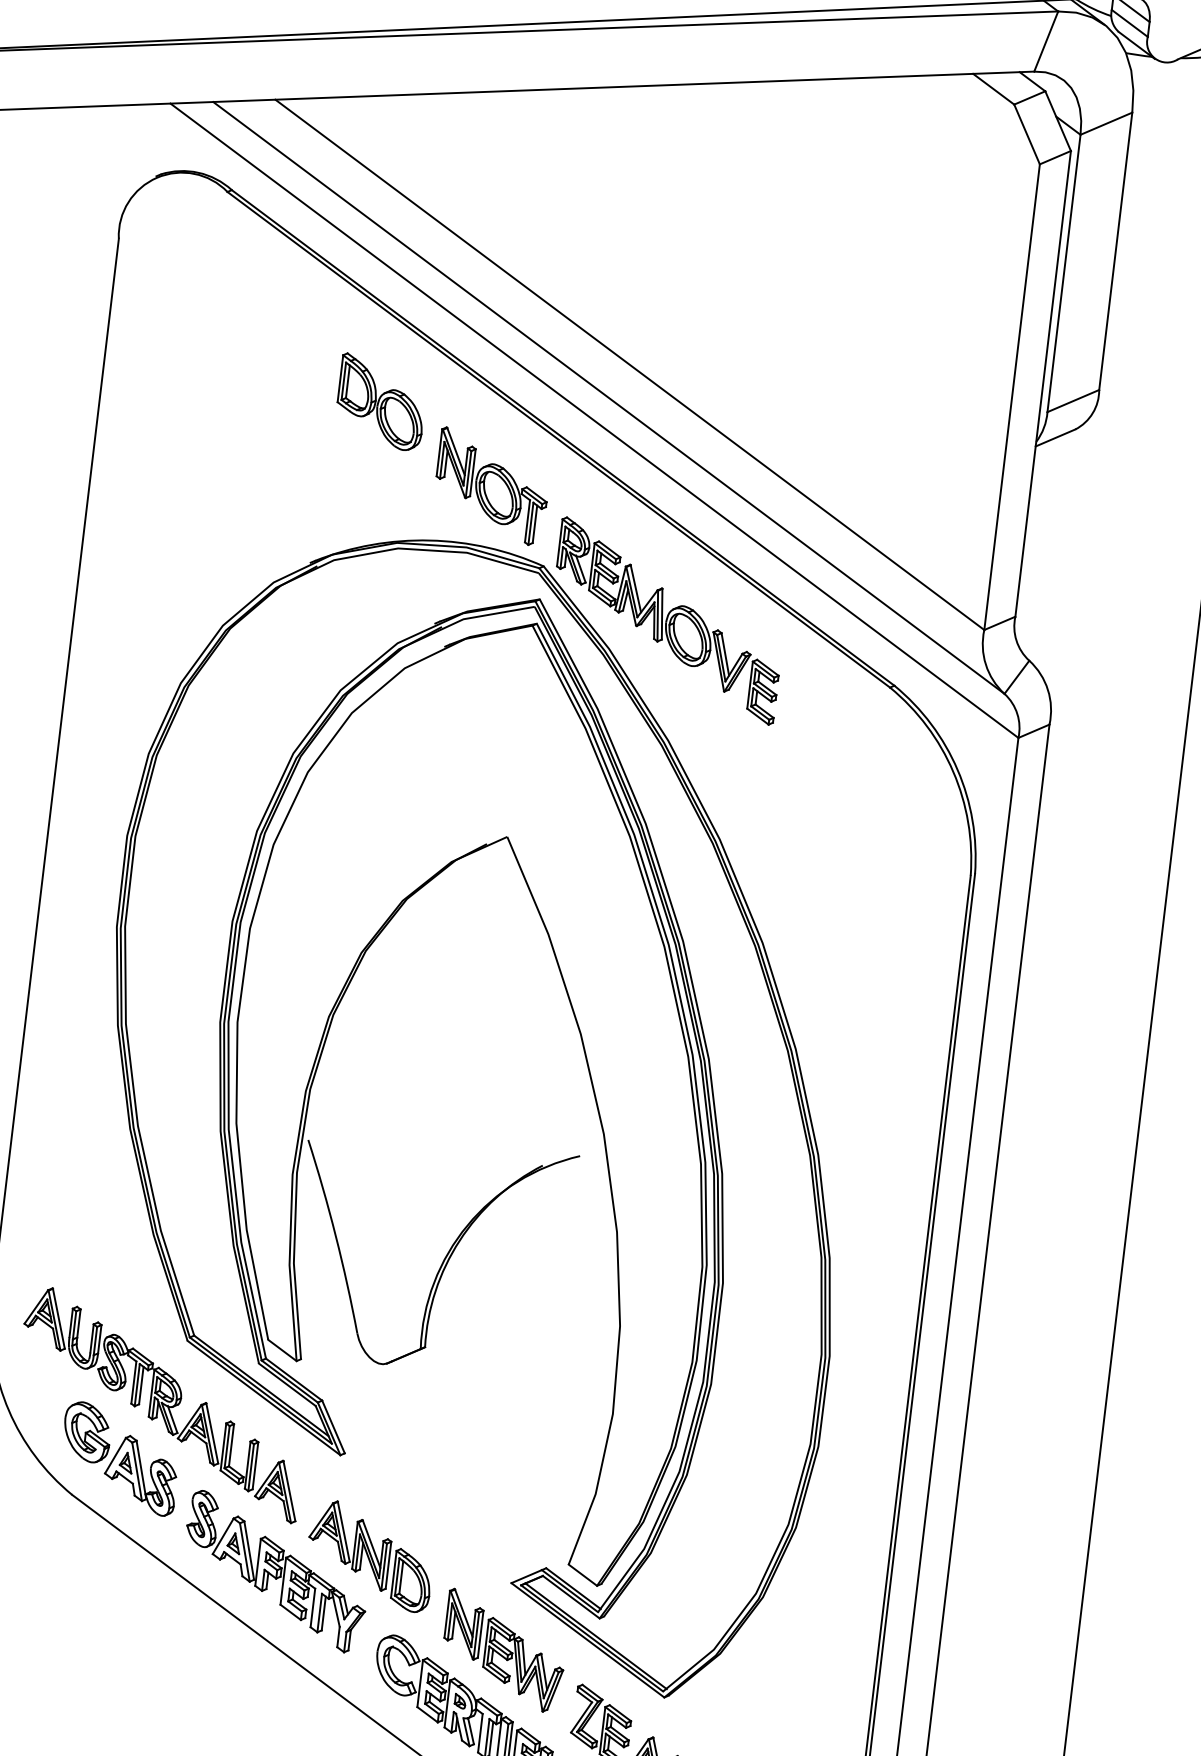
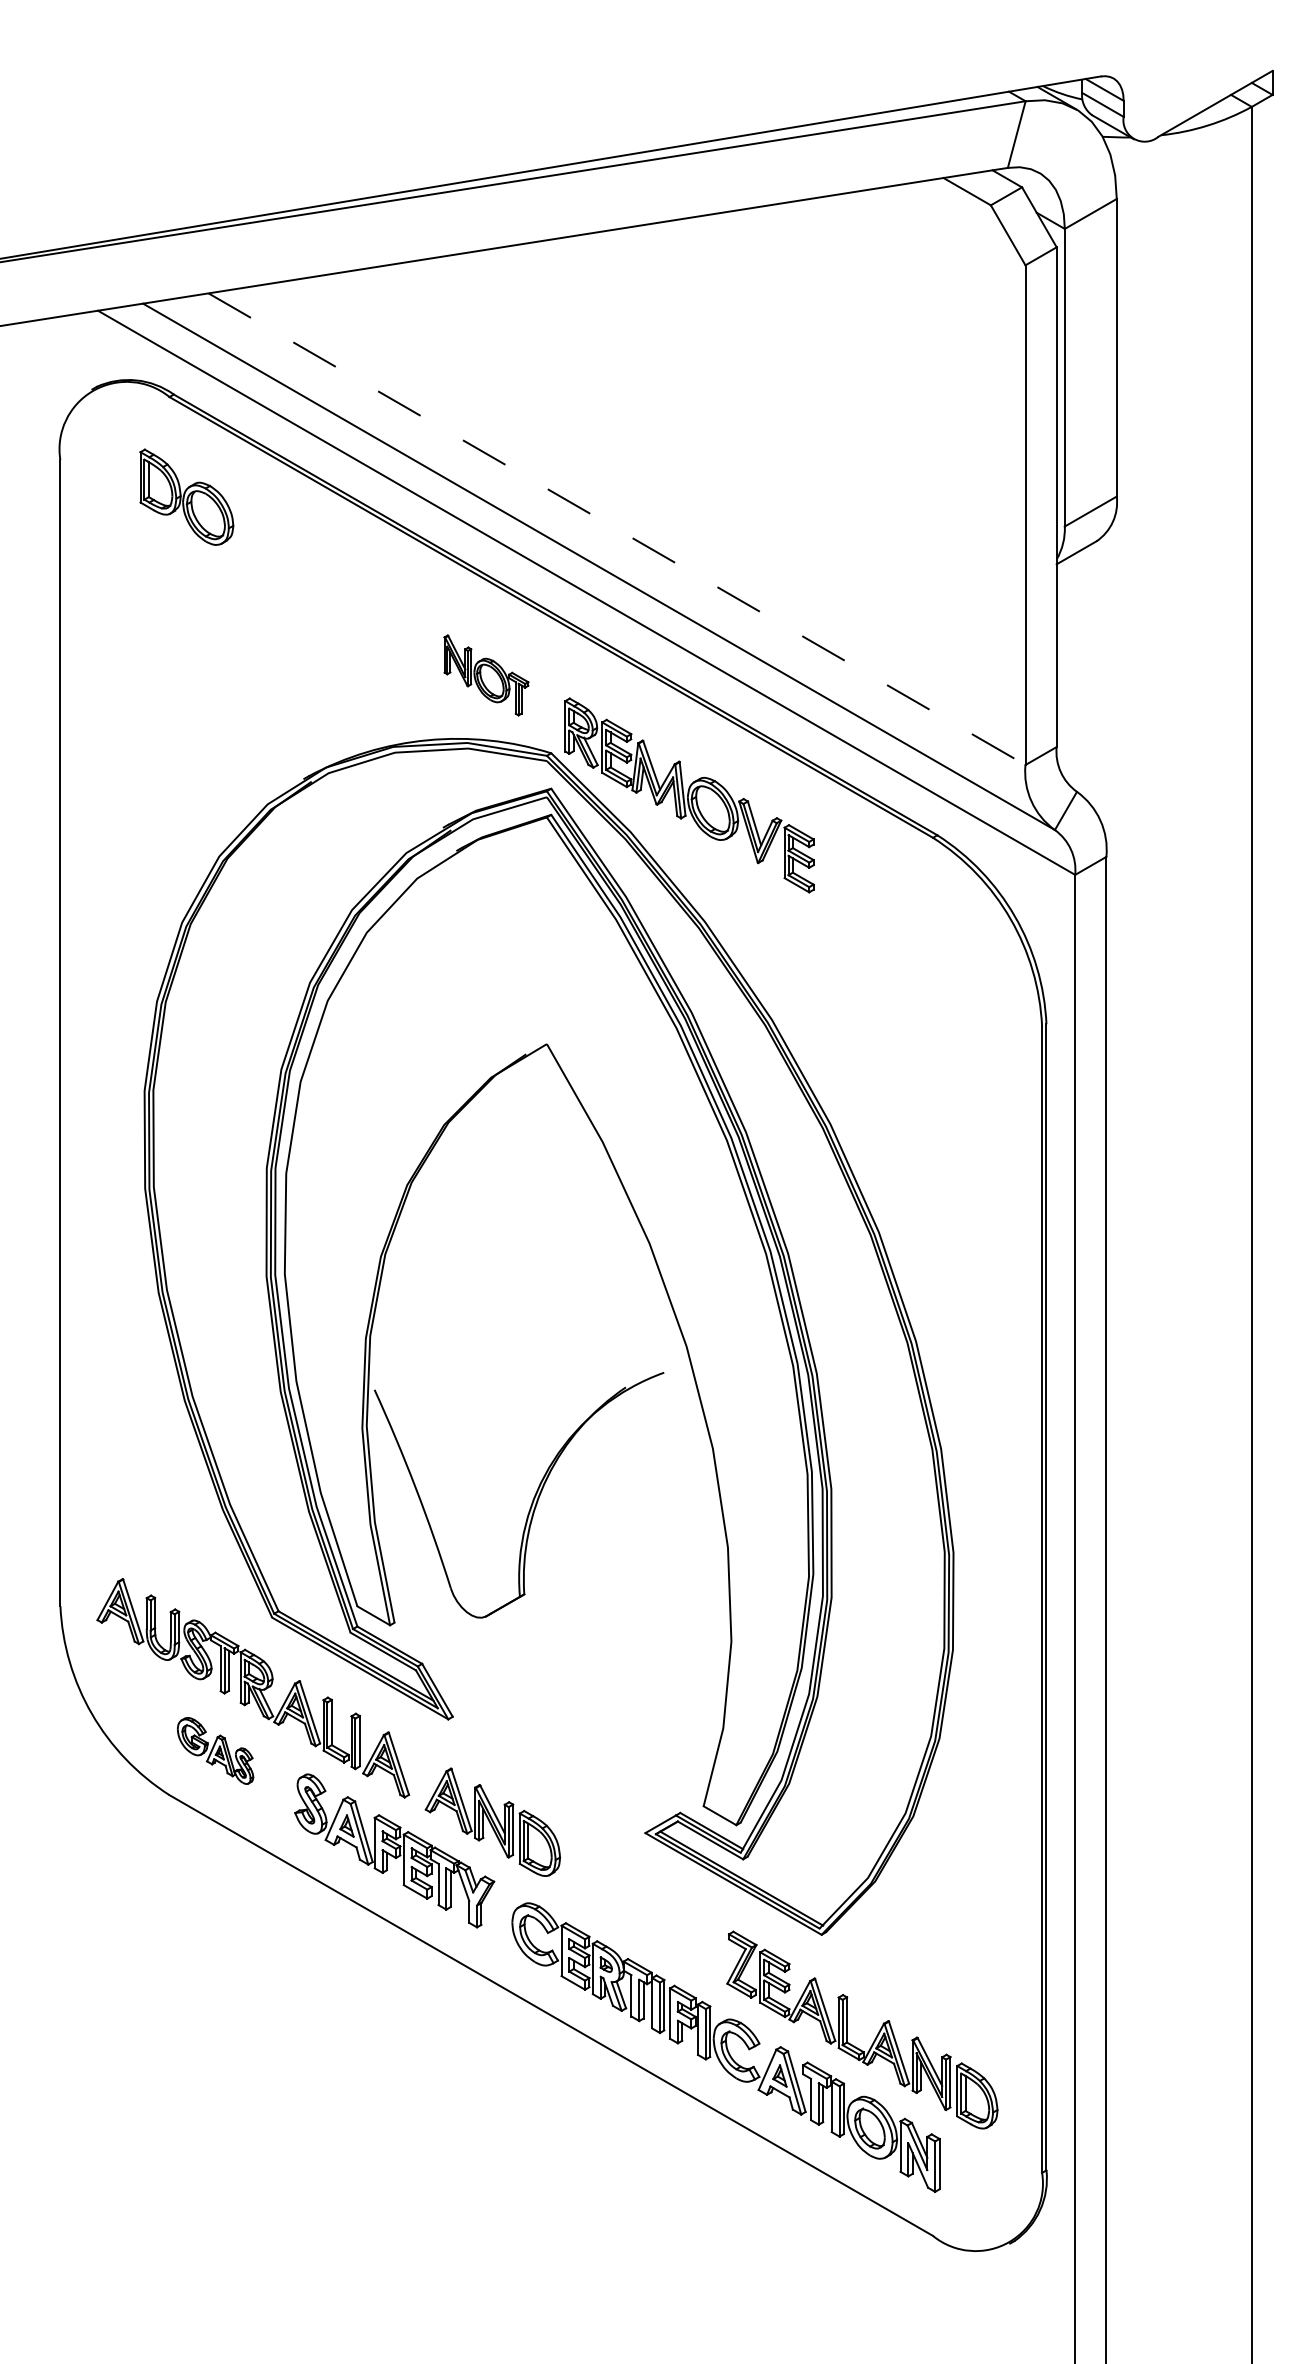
line: (630, 365) -> (617, 529), solid -> dashed
part: (381, 401) -> (186, 496), moved
part: (491, 486) -> (486, 675), size x0.7
part: (119, 1458) -> (215, 1750), size x0.6
part: (504, 1650) -> (646, 1905), removed

